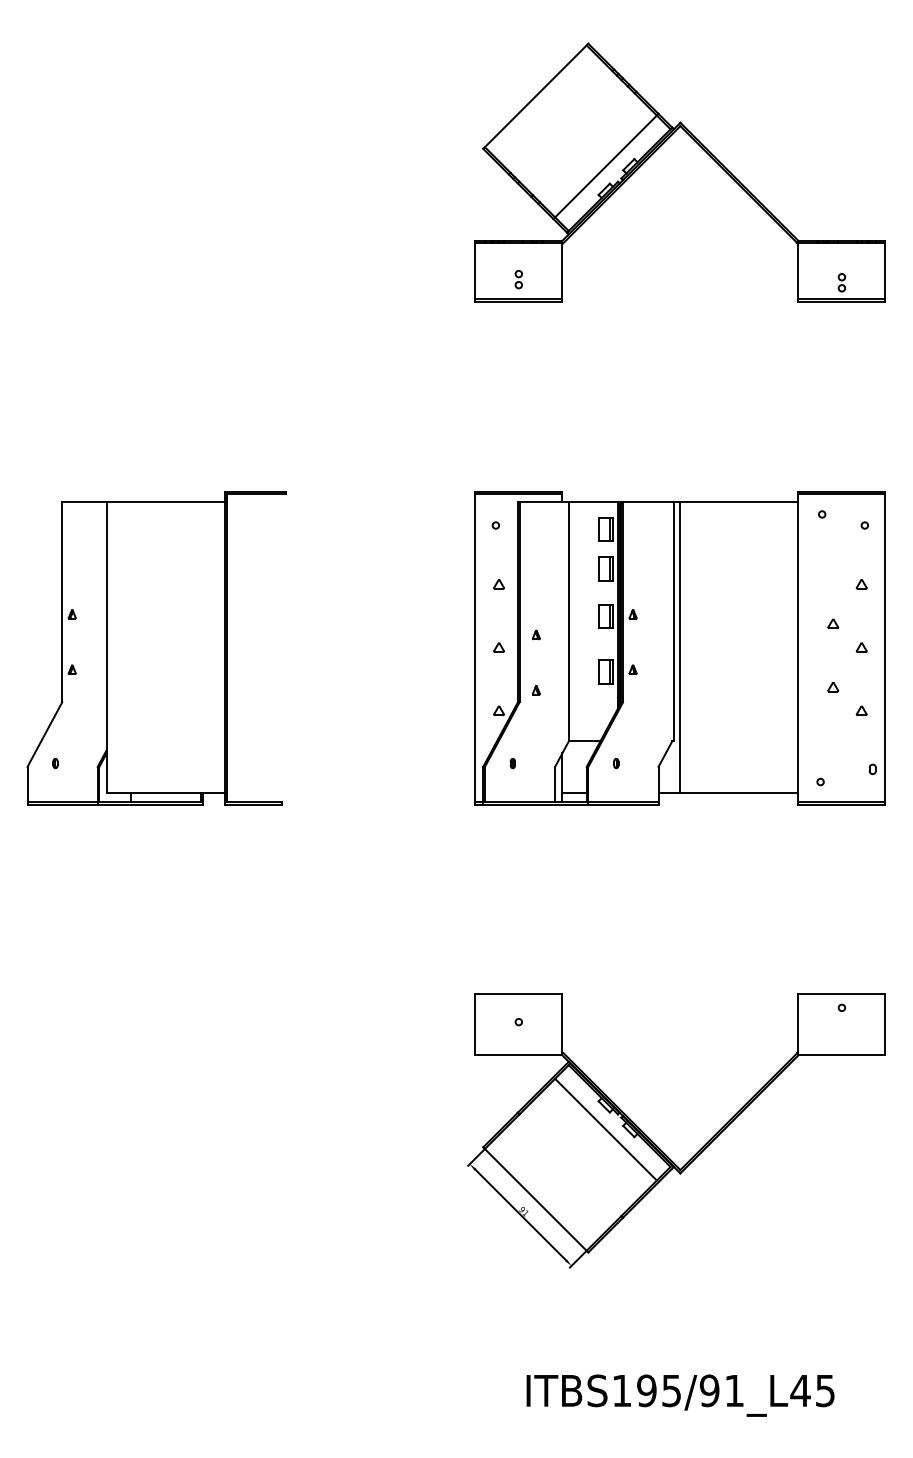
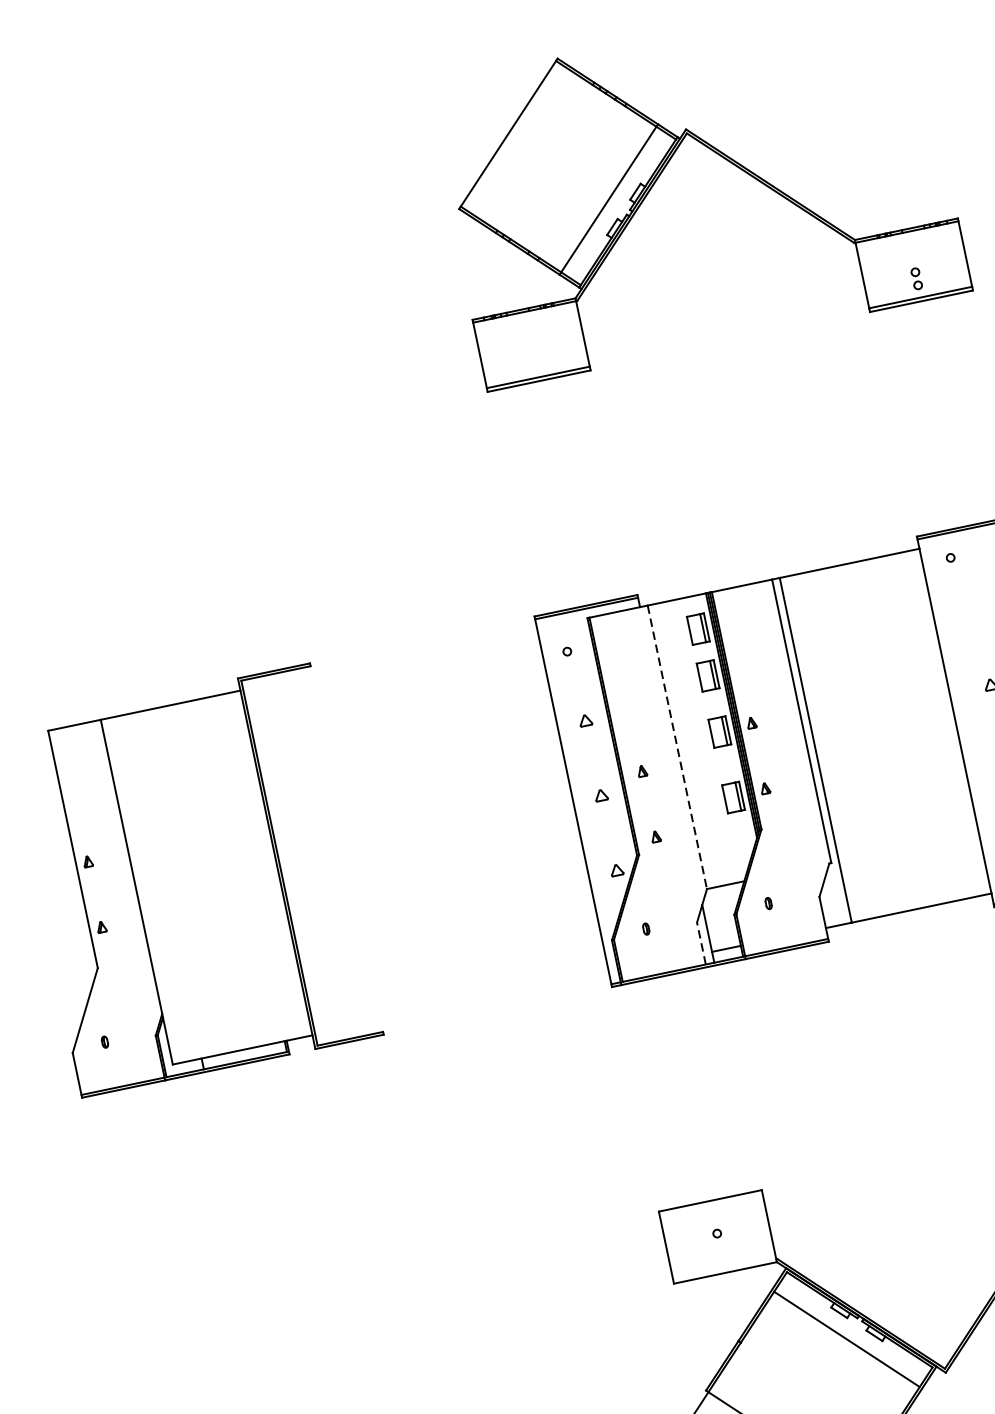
part: (518, 279) -> (533, 354), removed
line: (568, 621) -> (676, 747), solid -> dashed
line: (555, 784) -> (701, 943), solid -> dashed

